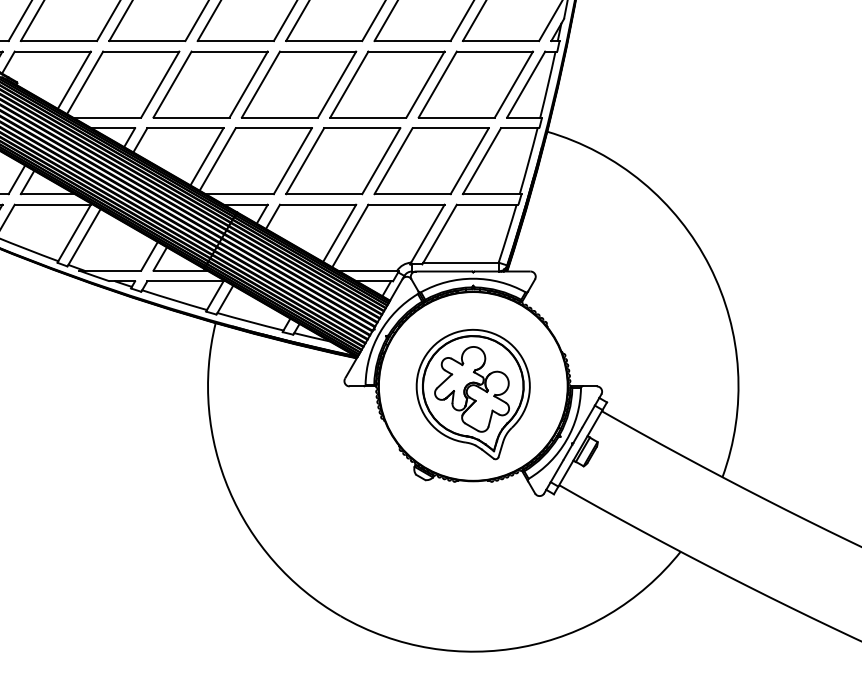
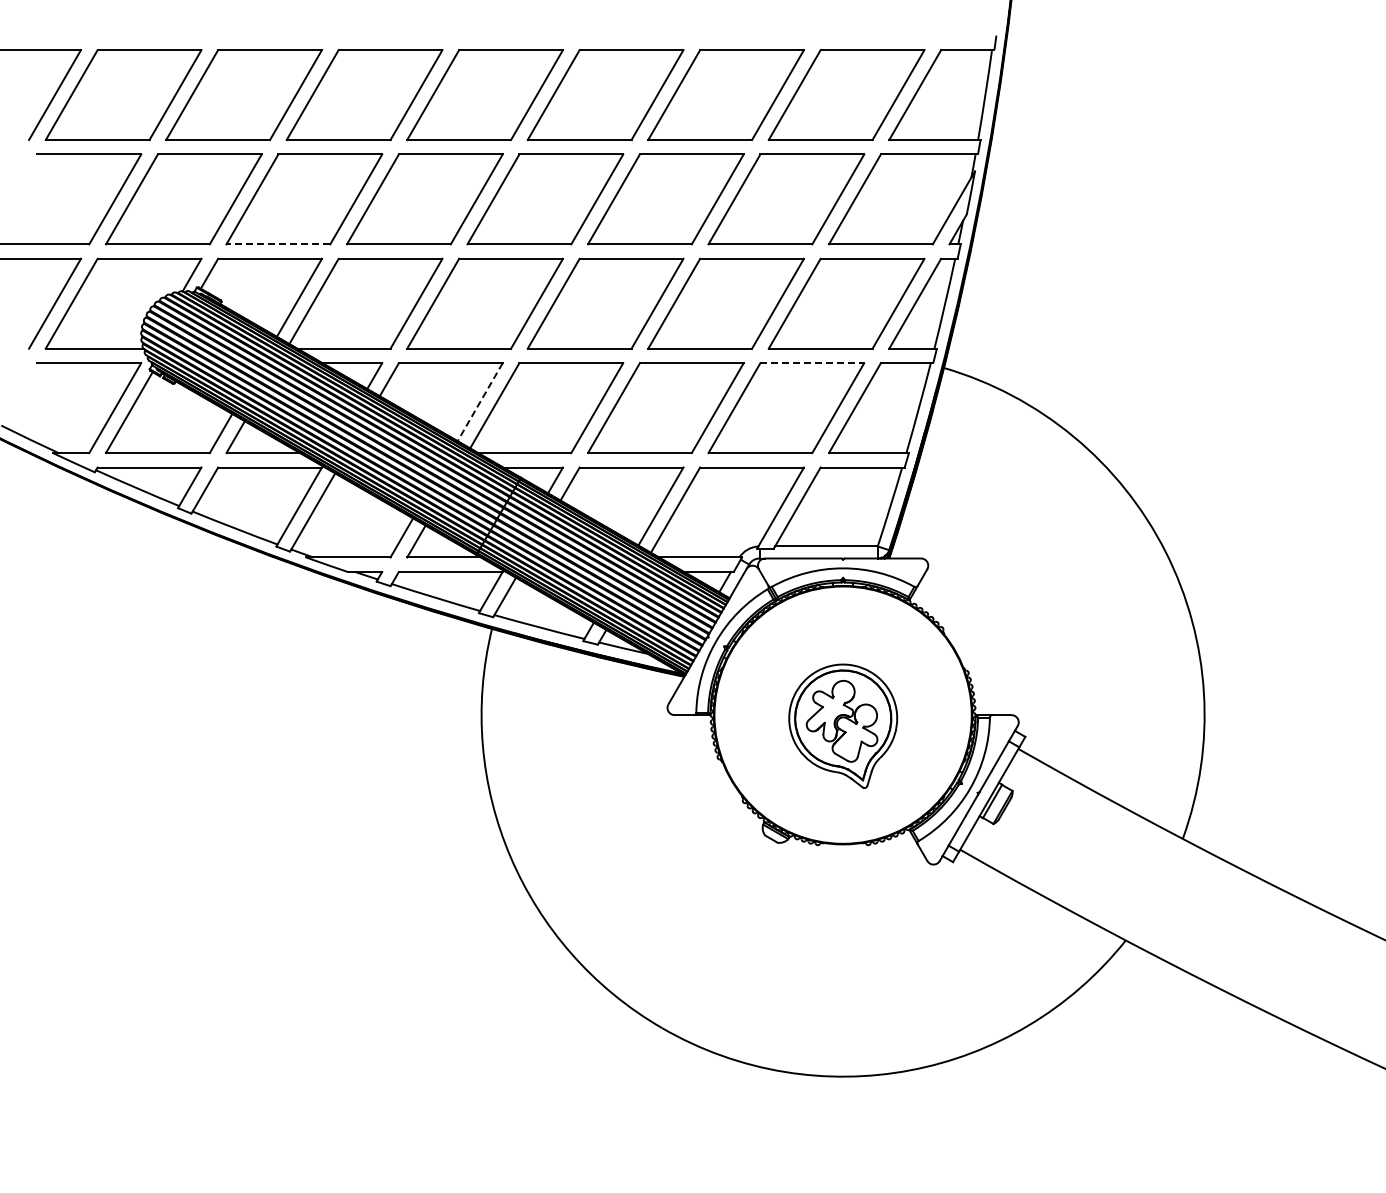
line: (59, 41) -> (278, 244), solid -> dashed
line: (450, 128) -> (812, 363), solid -> dashed
line: (206, 157) -> (479, 402), solid -> dashed
part: (473, 394) -> (843, 726), size x0.7

